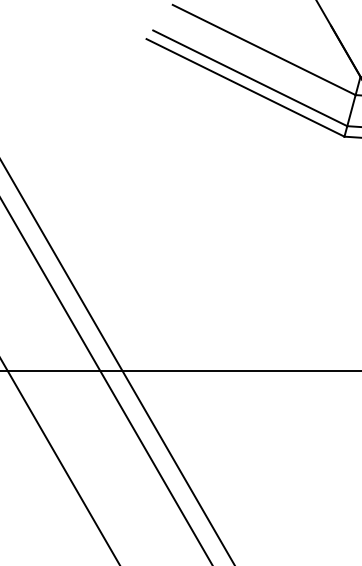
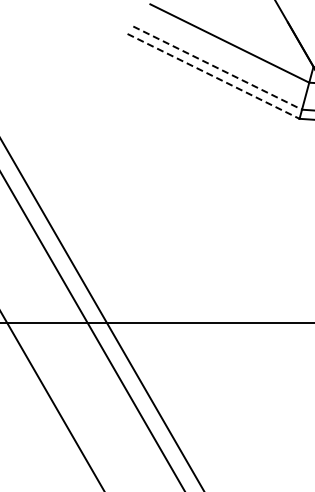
line: (251, 78) -> (218, 68), solid -> dashed
line: (245, 87) -> (213, 76), solid -> dashed

